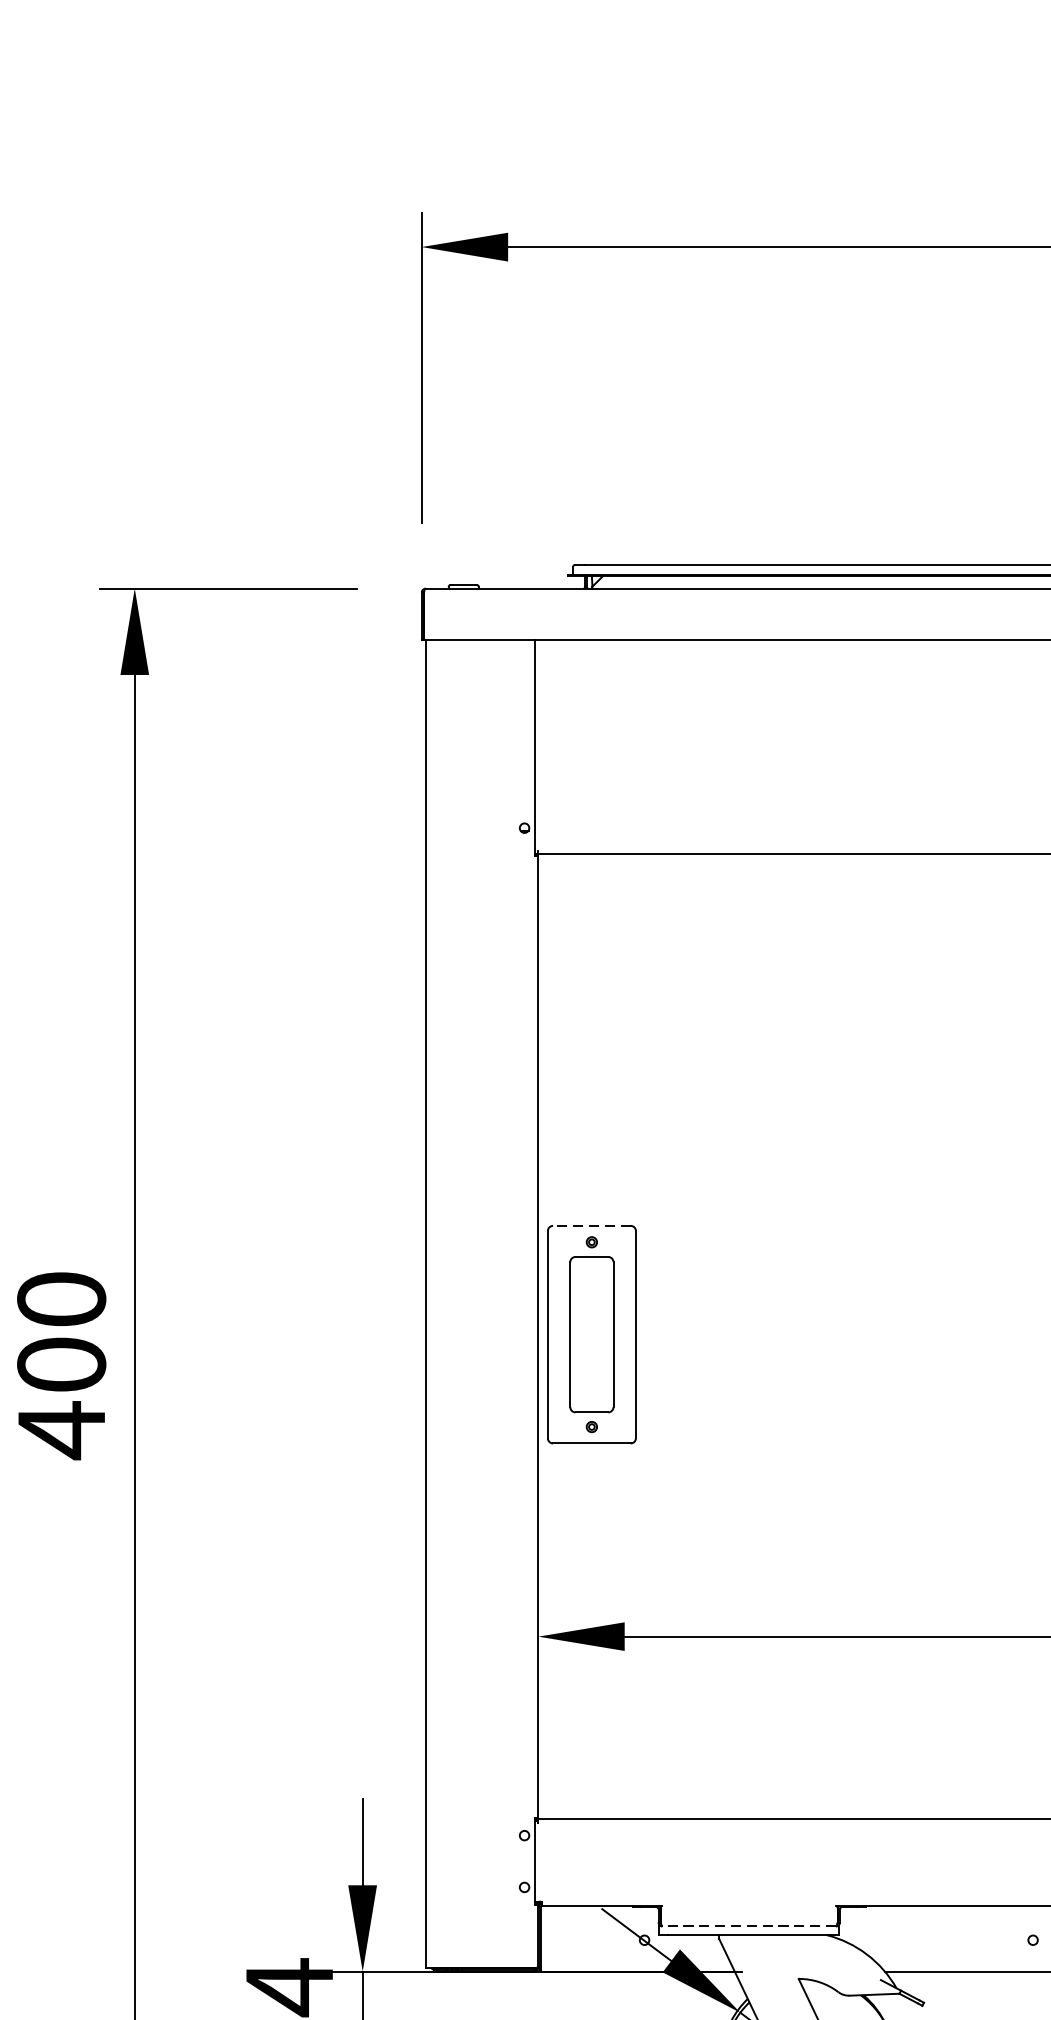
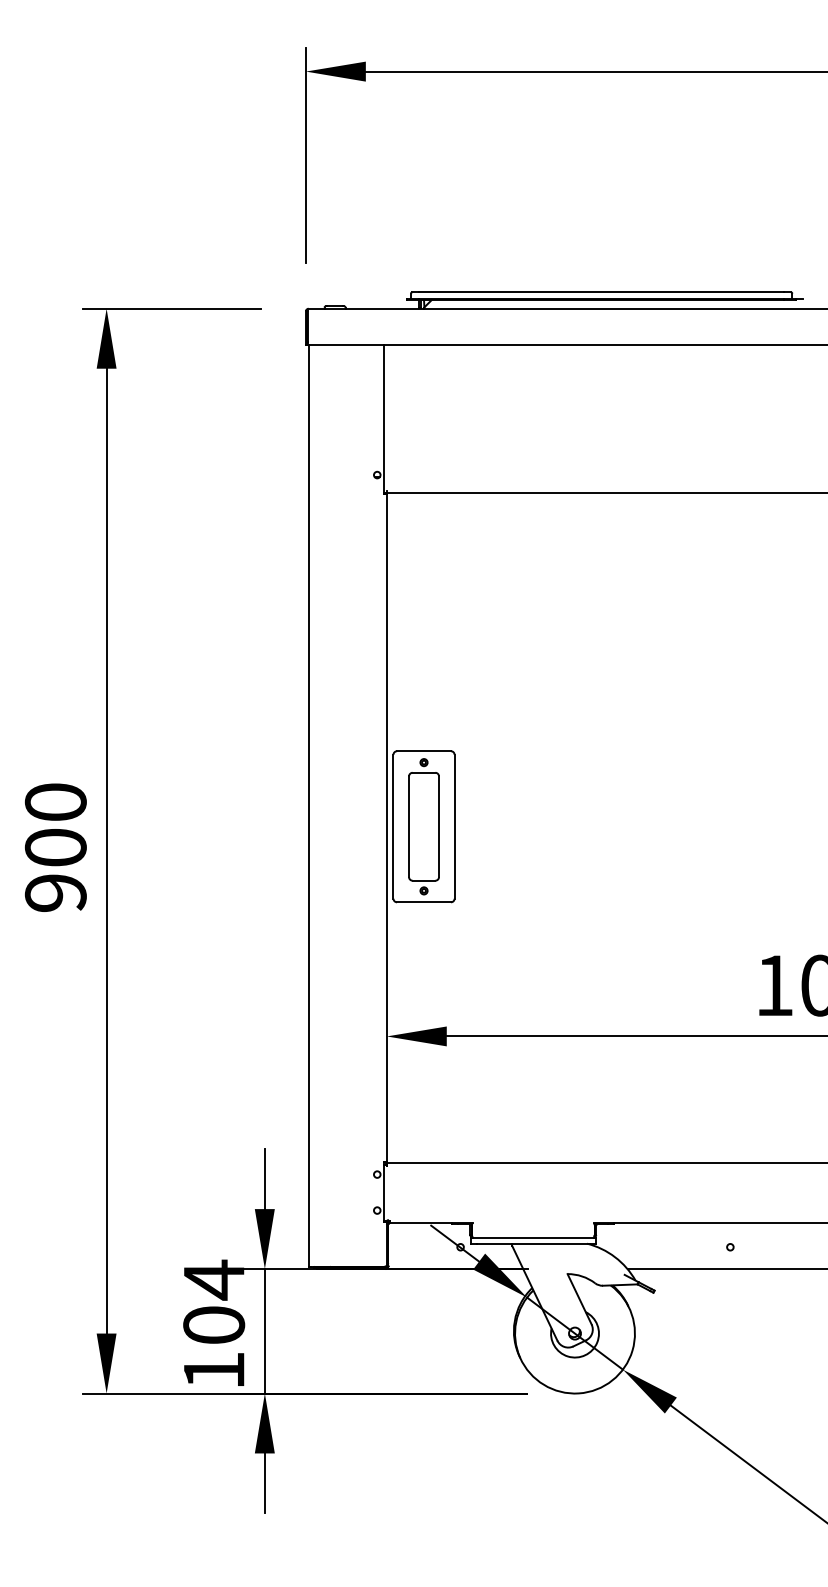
line: (592, 1226) -> (424, 751), dashed -> solid
text: (61, 1429) -> (55, 892), 400 -> 900
line: (748, 1926) -> (532, 1237), dashed -> solid

